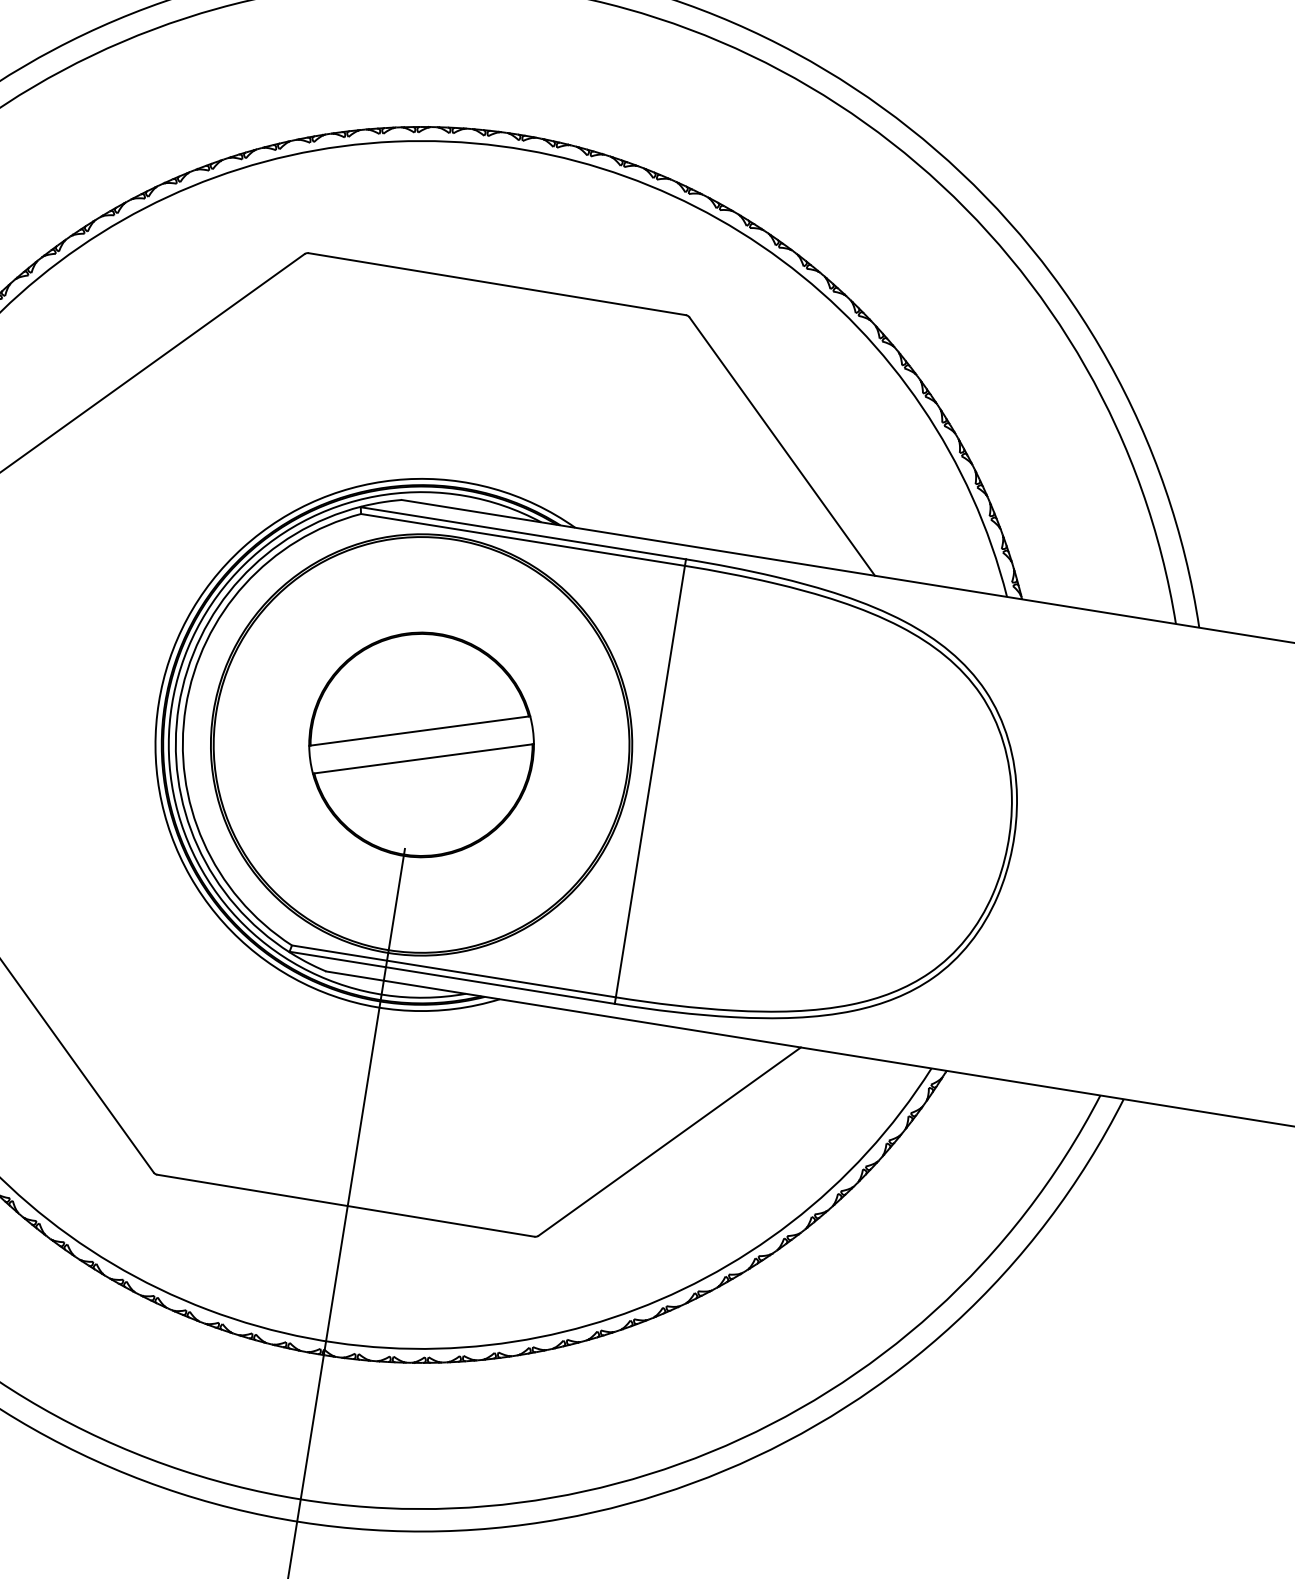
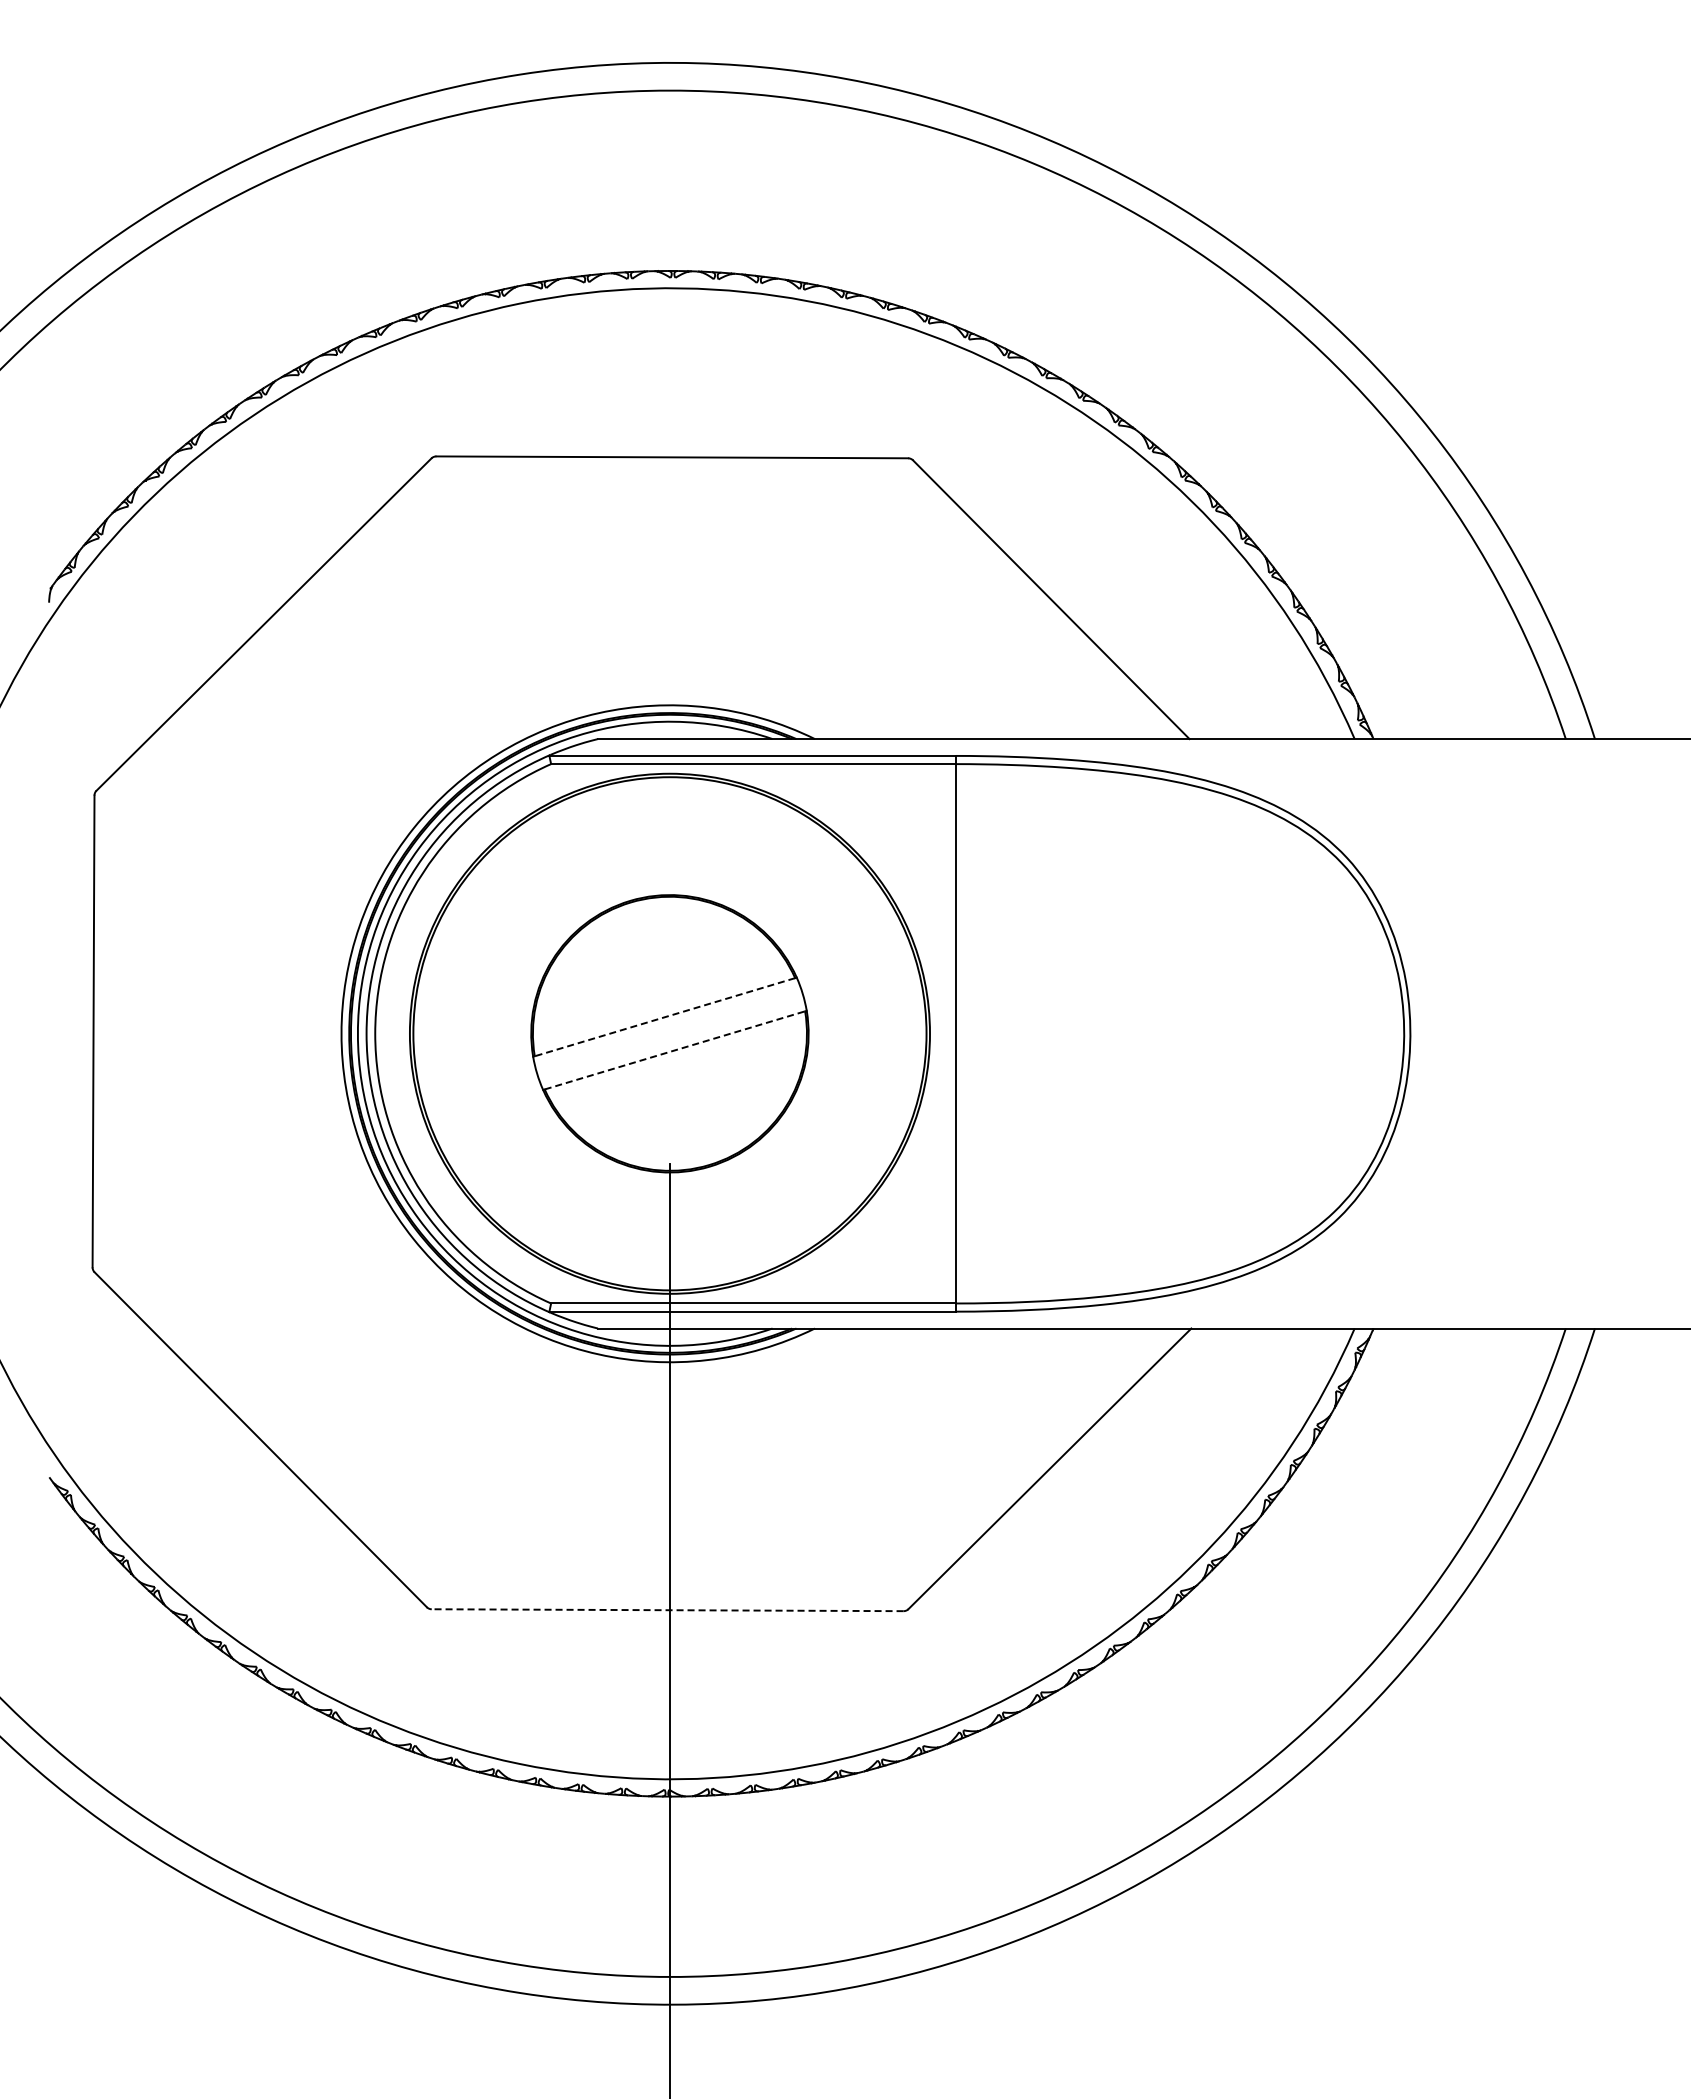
line: (419, 731) -> (664, 1017), solid -> dashed
line: (423, 758) -> (674, 1050), solid -> dashed
line: (345, 1205) -> (667, 1610), solid -> dashed

